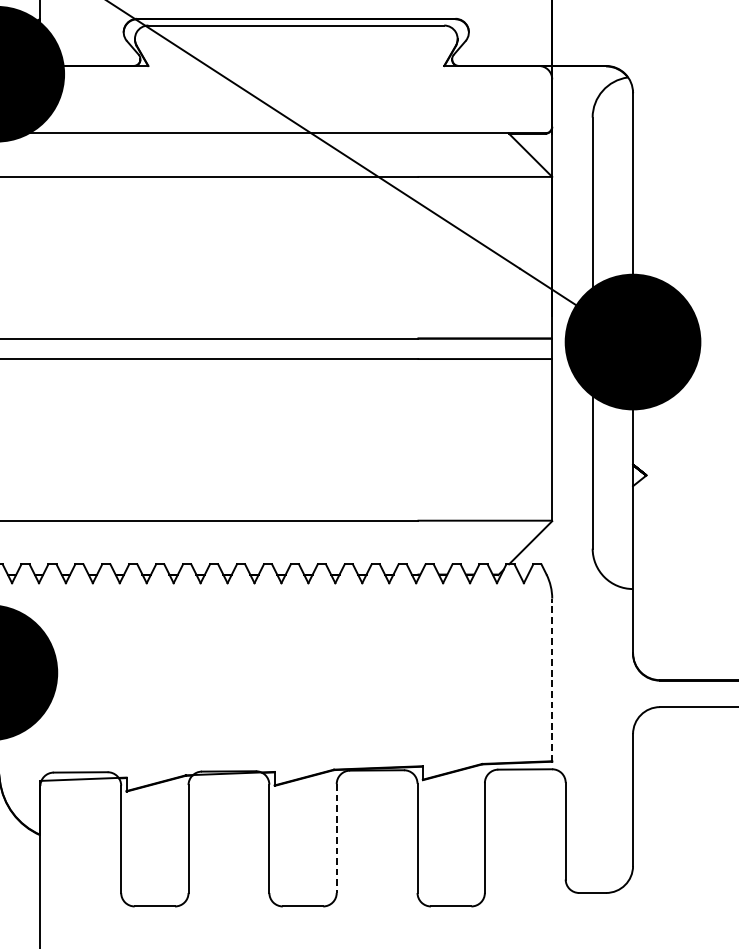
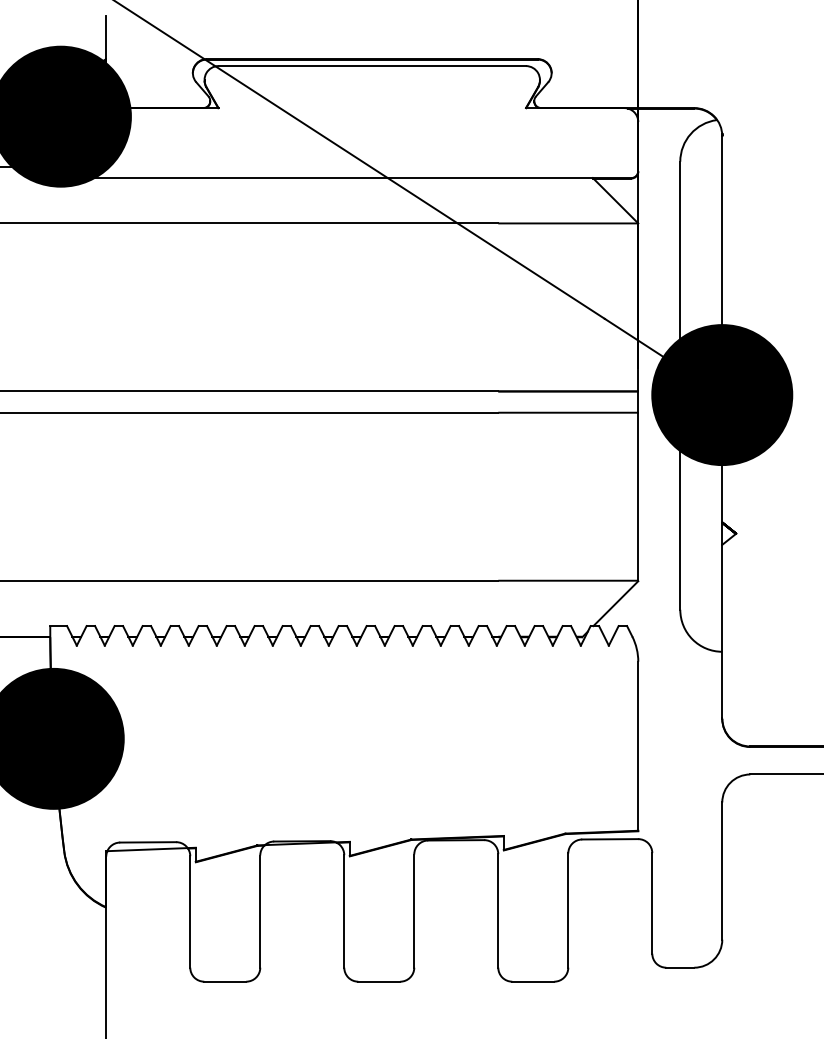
line: (552, 680) -> (638, 746), dashed -> solid
line: (336, 838) -> (414, 911), dashed -> solid

